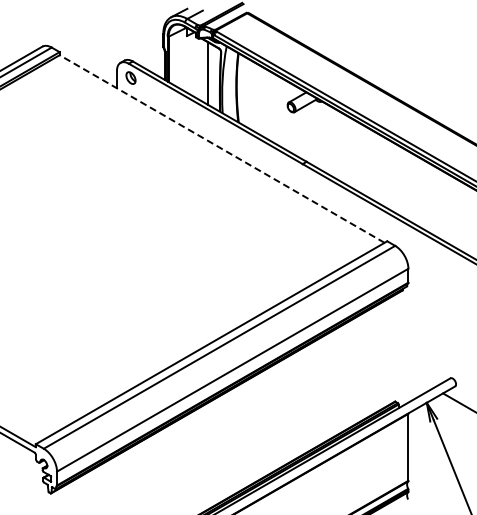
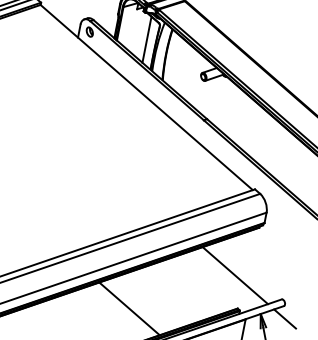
line: (222, 149) -> (146, 97), dashed -> solid
line: (383, 359) -> (235, 275), added
line: (253, 429) -> (129, 308), added

